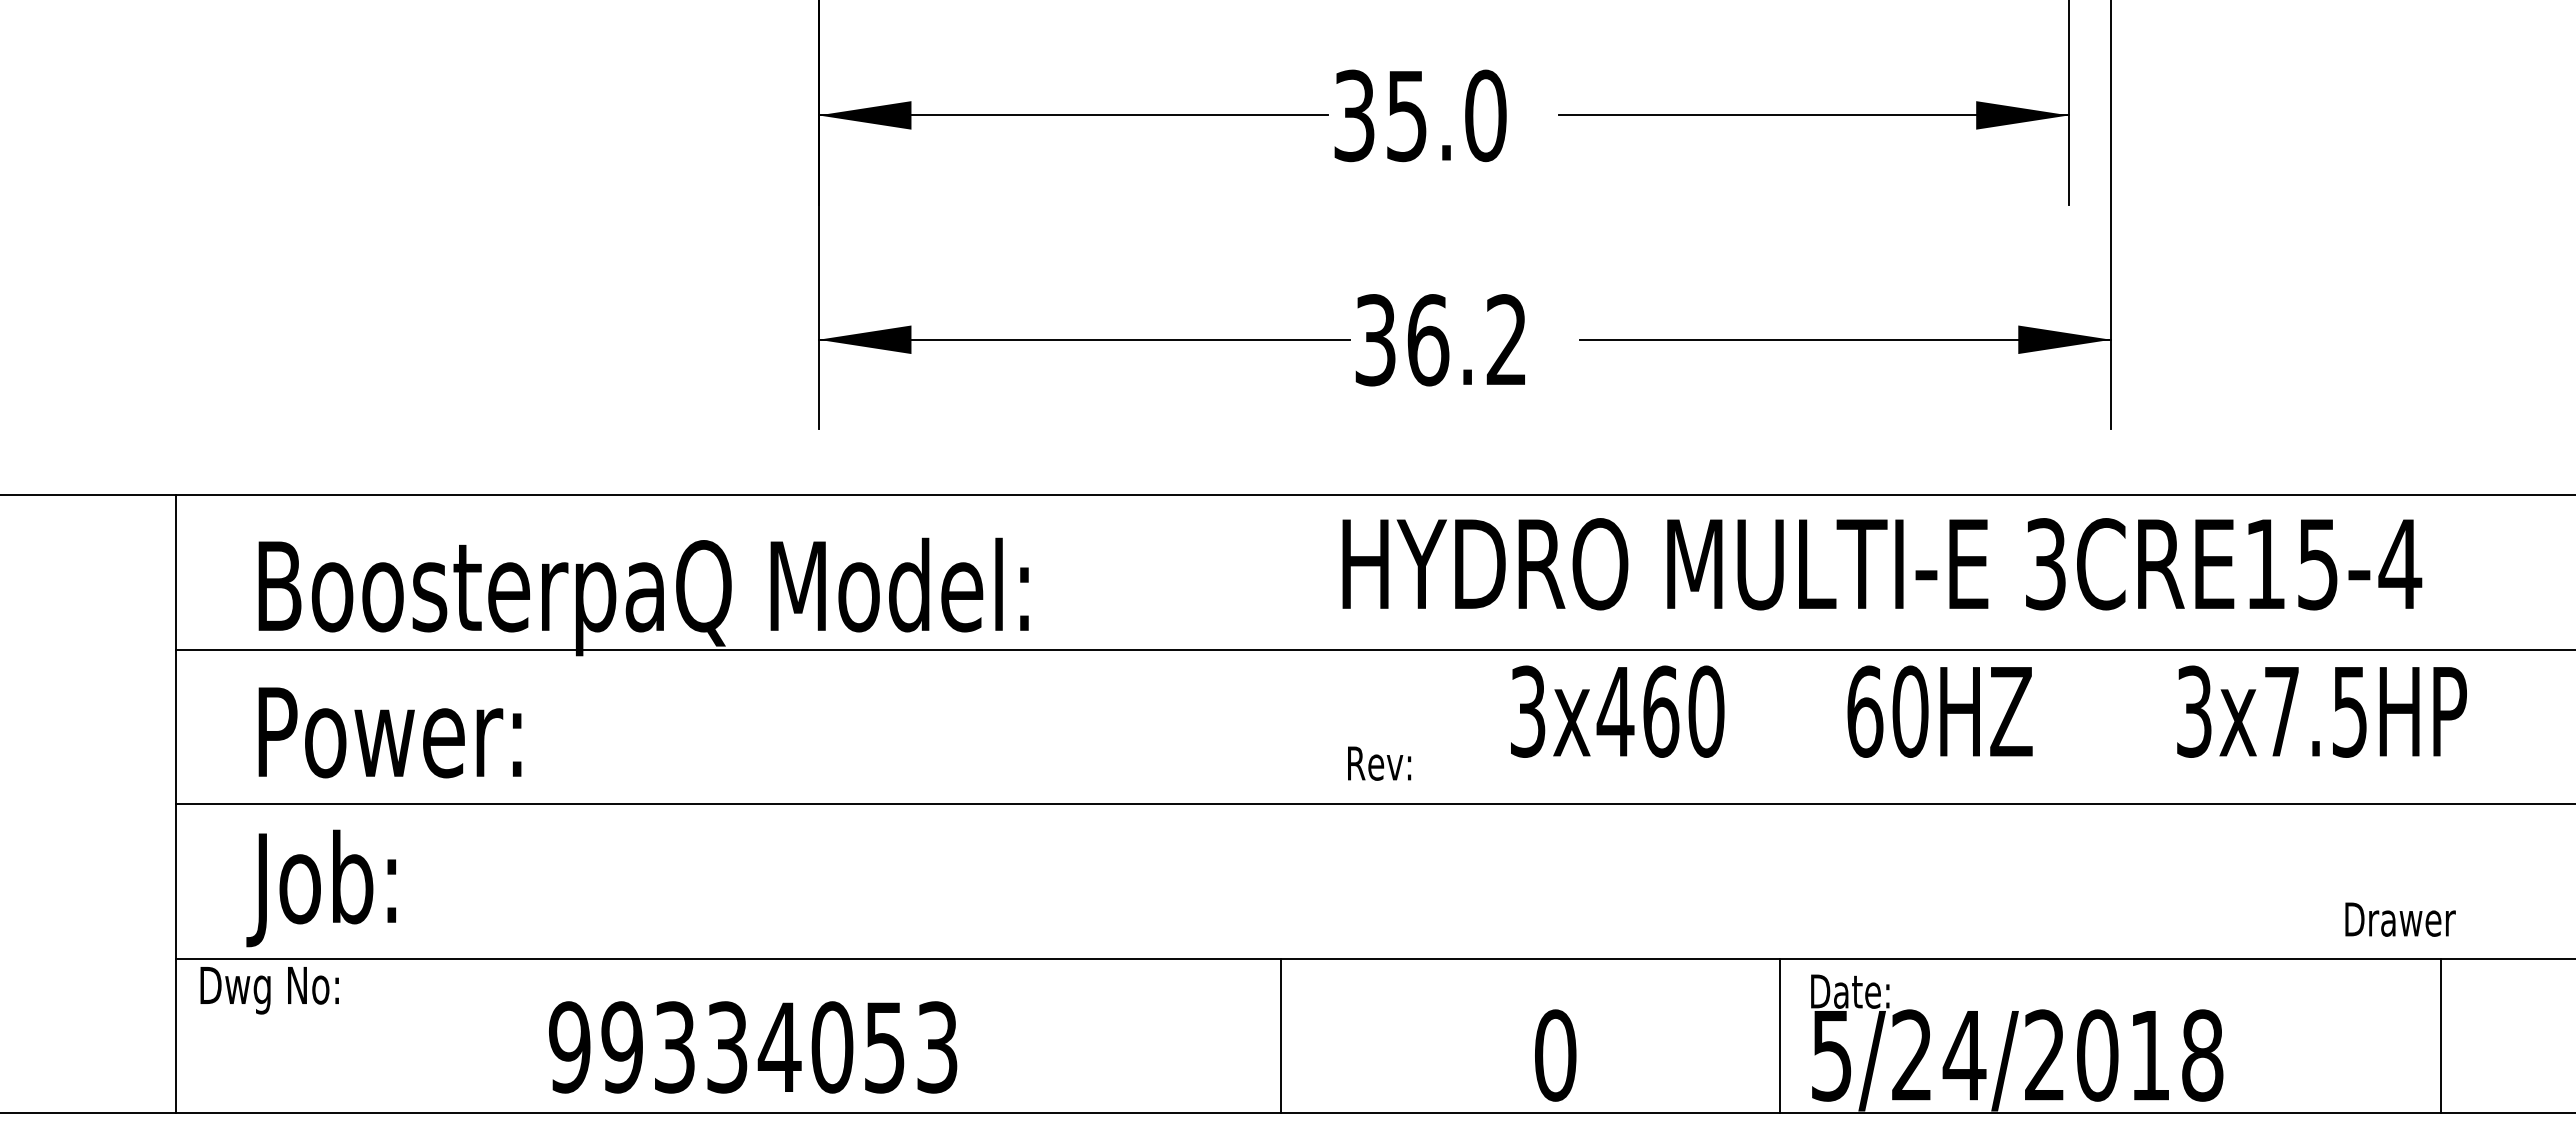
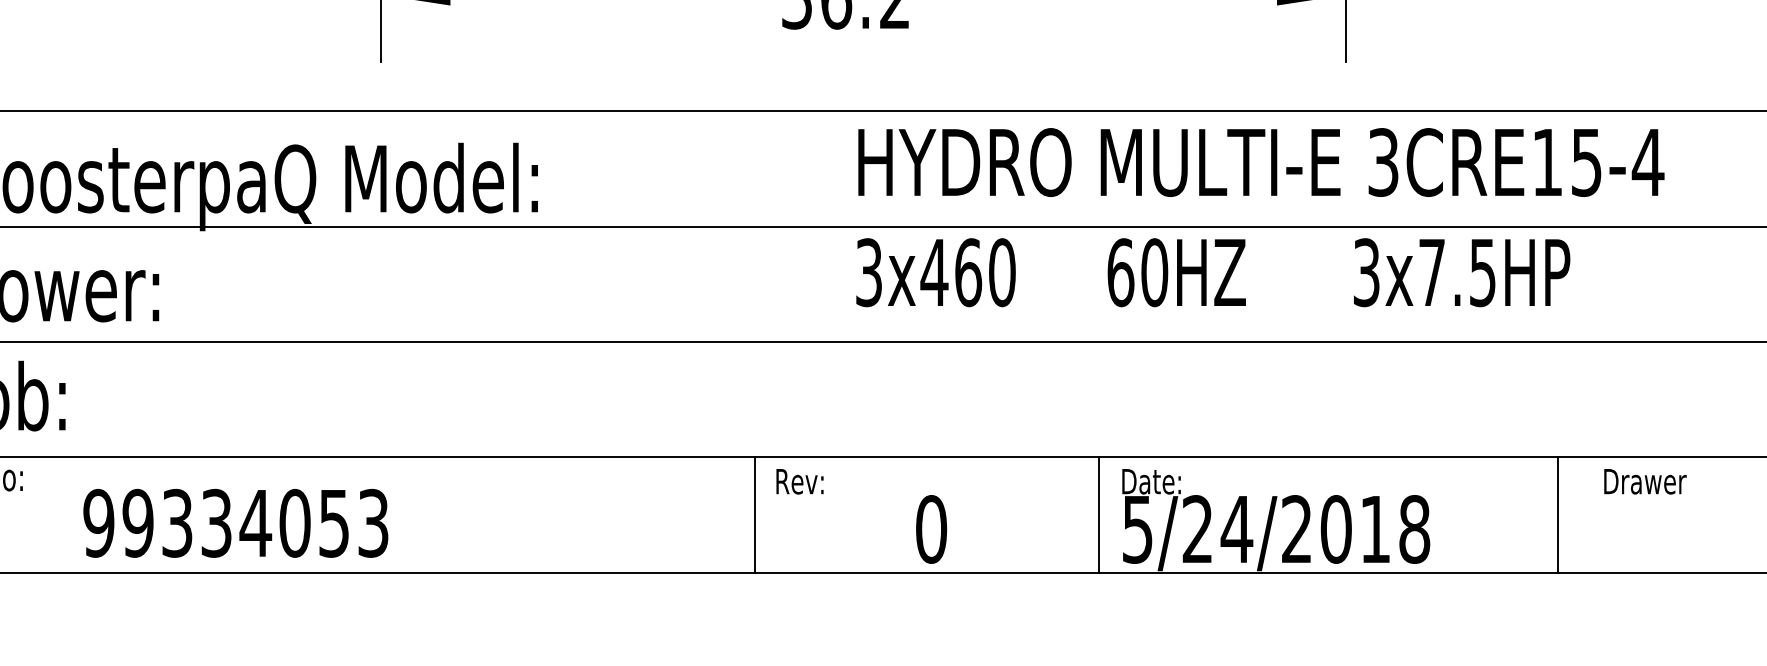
text: (1882, 564) -> (1261, 162), moved
text: (1988, 711) -> (1212, 272), moved
text: (1379, 763) -> (799, 481), moved
text: (2400, 919) -> (1645, 481), moved
line: (1281, 1035) -> (755, 514), moved
line: (2440, 1035) -> (1557, 514), moved
text: (753, 1047) -> (236, 523), moved

